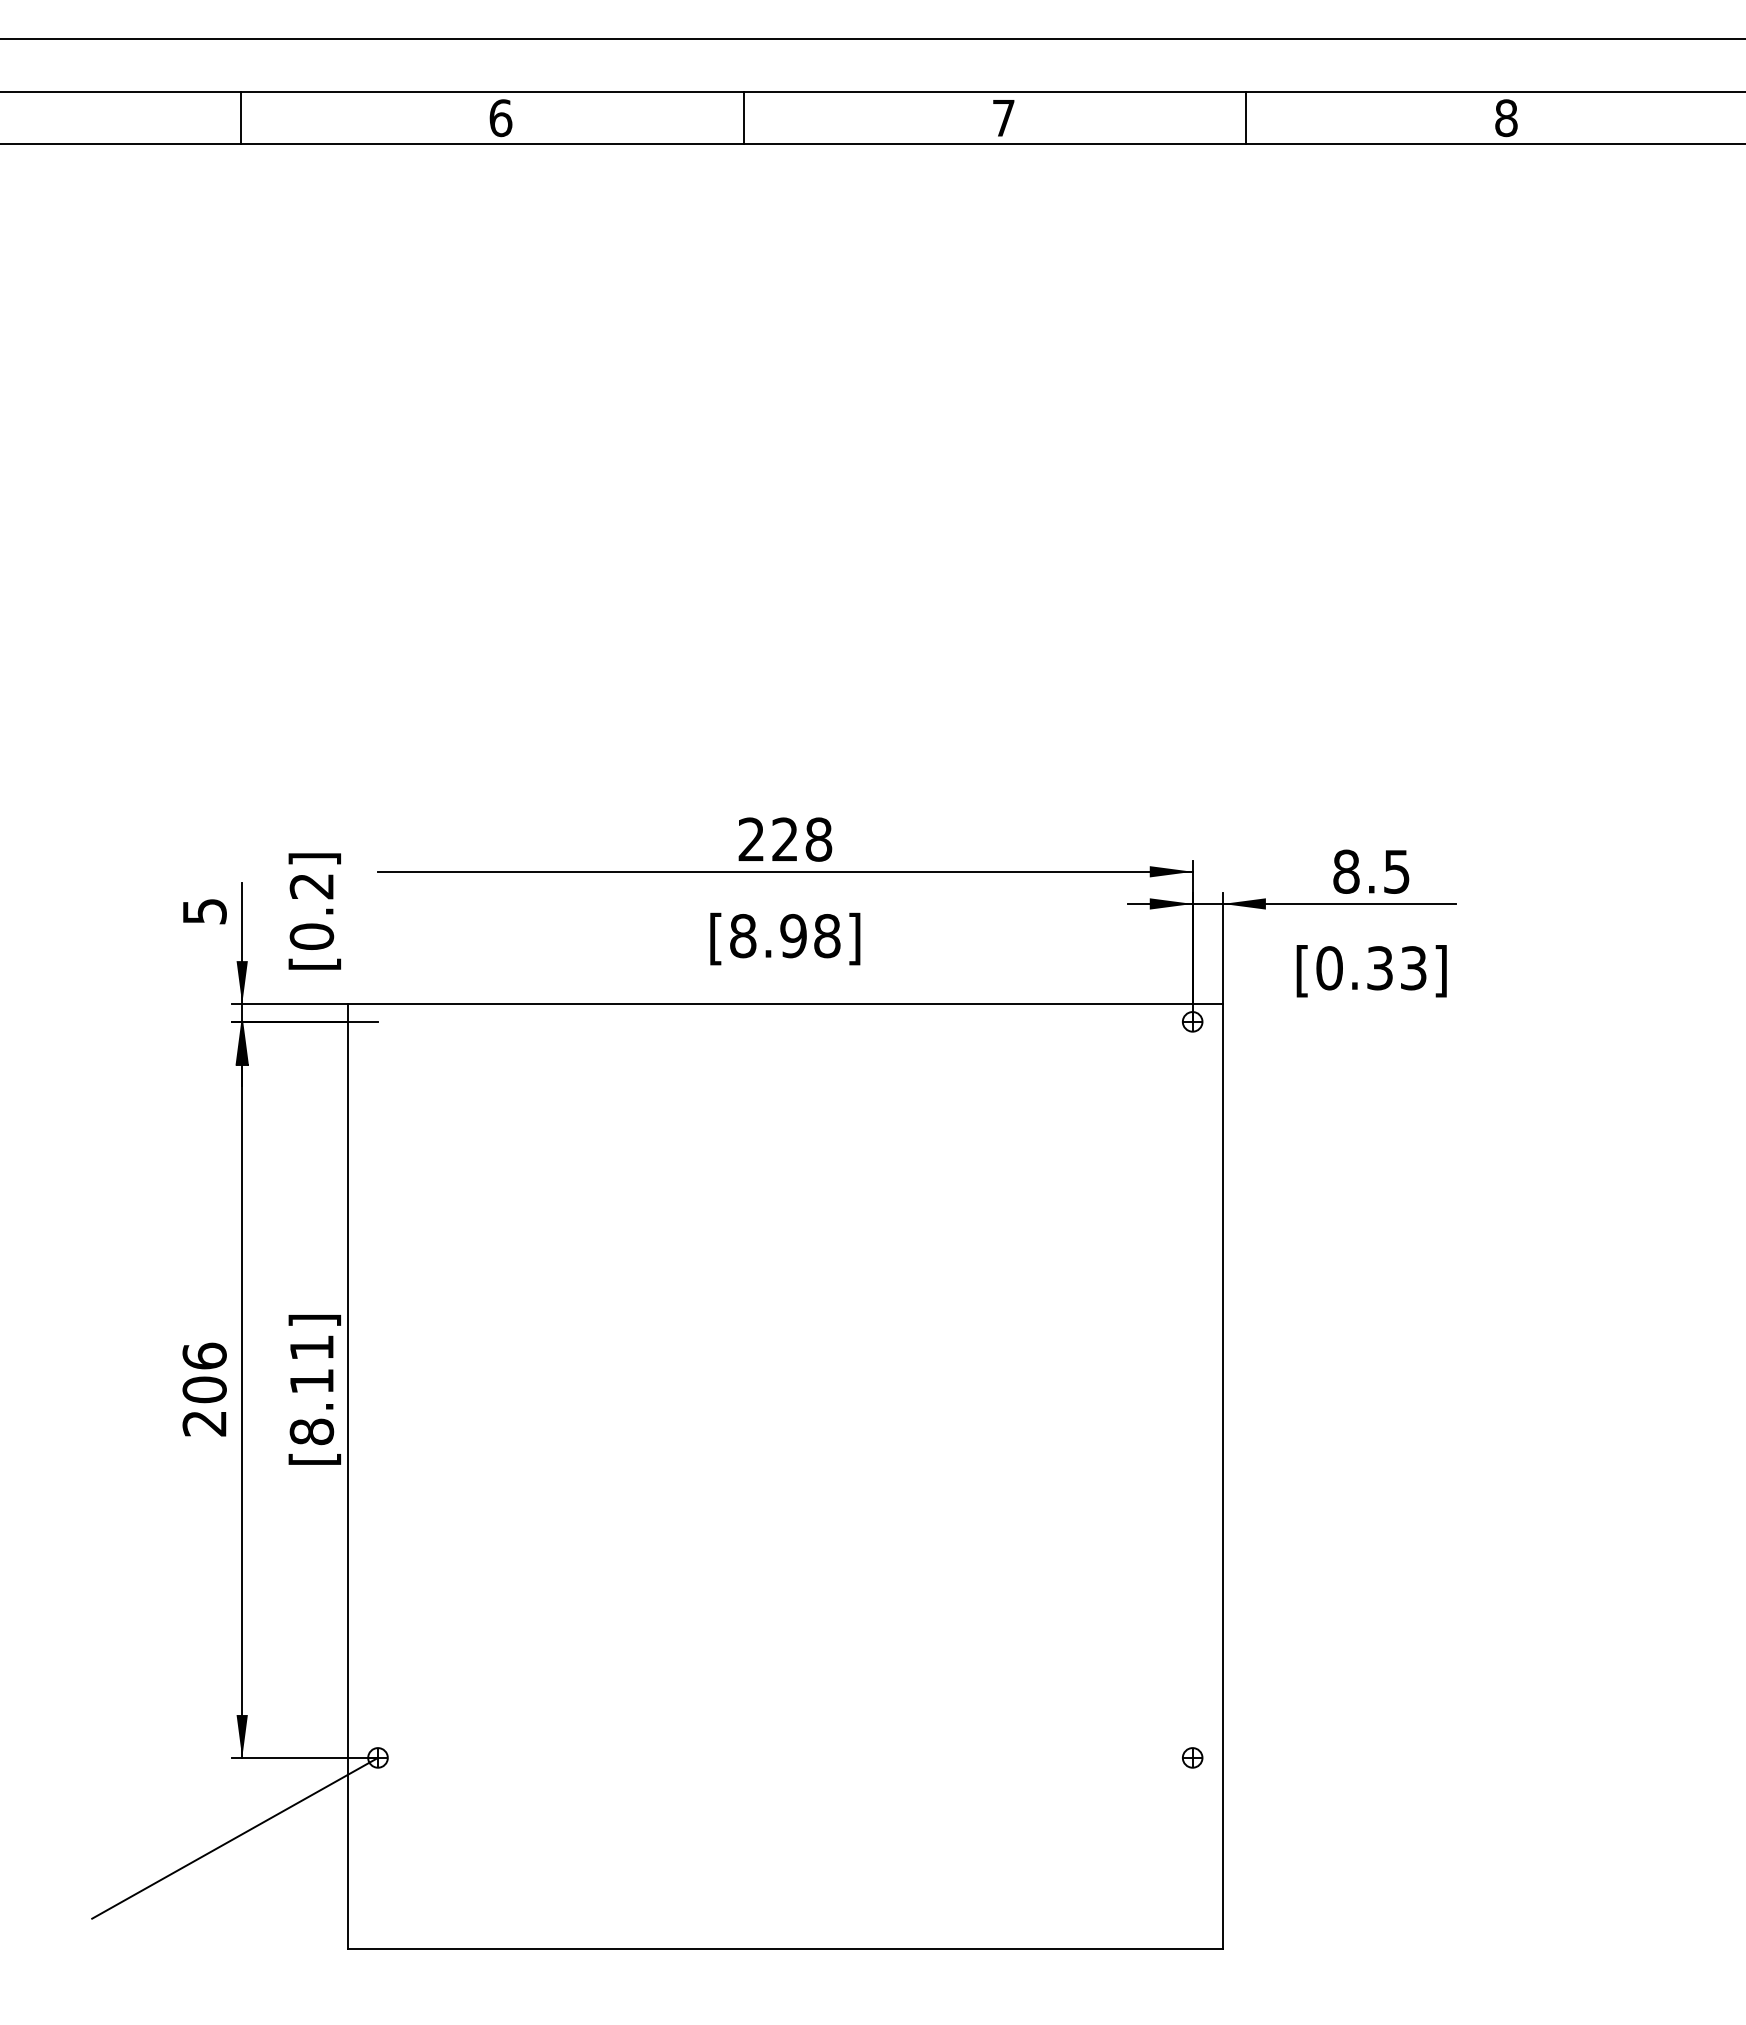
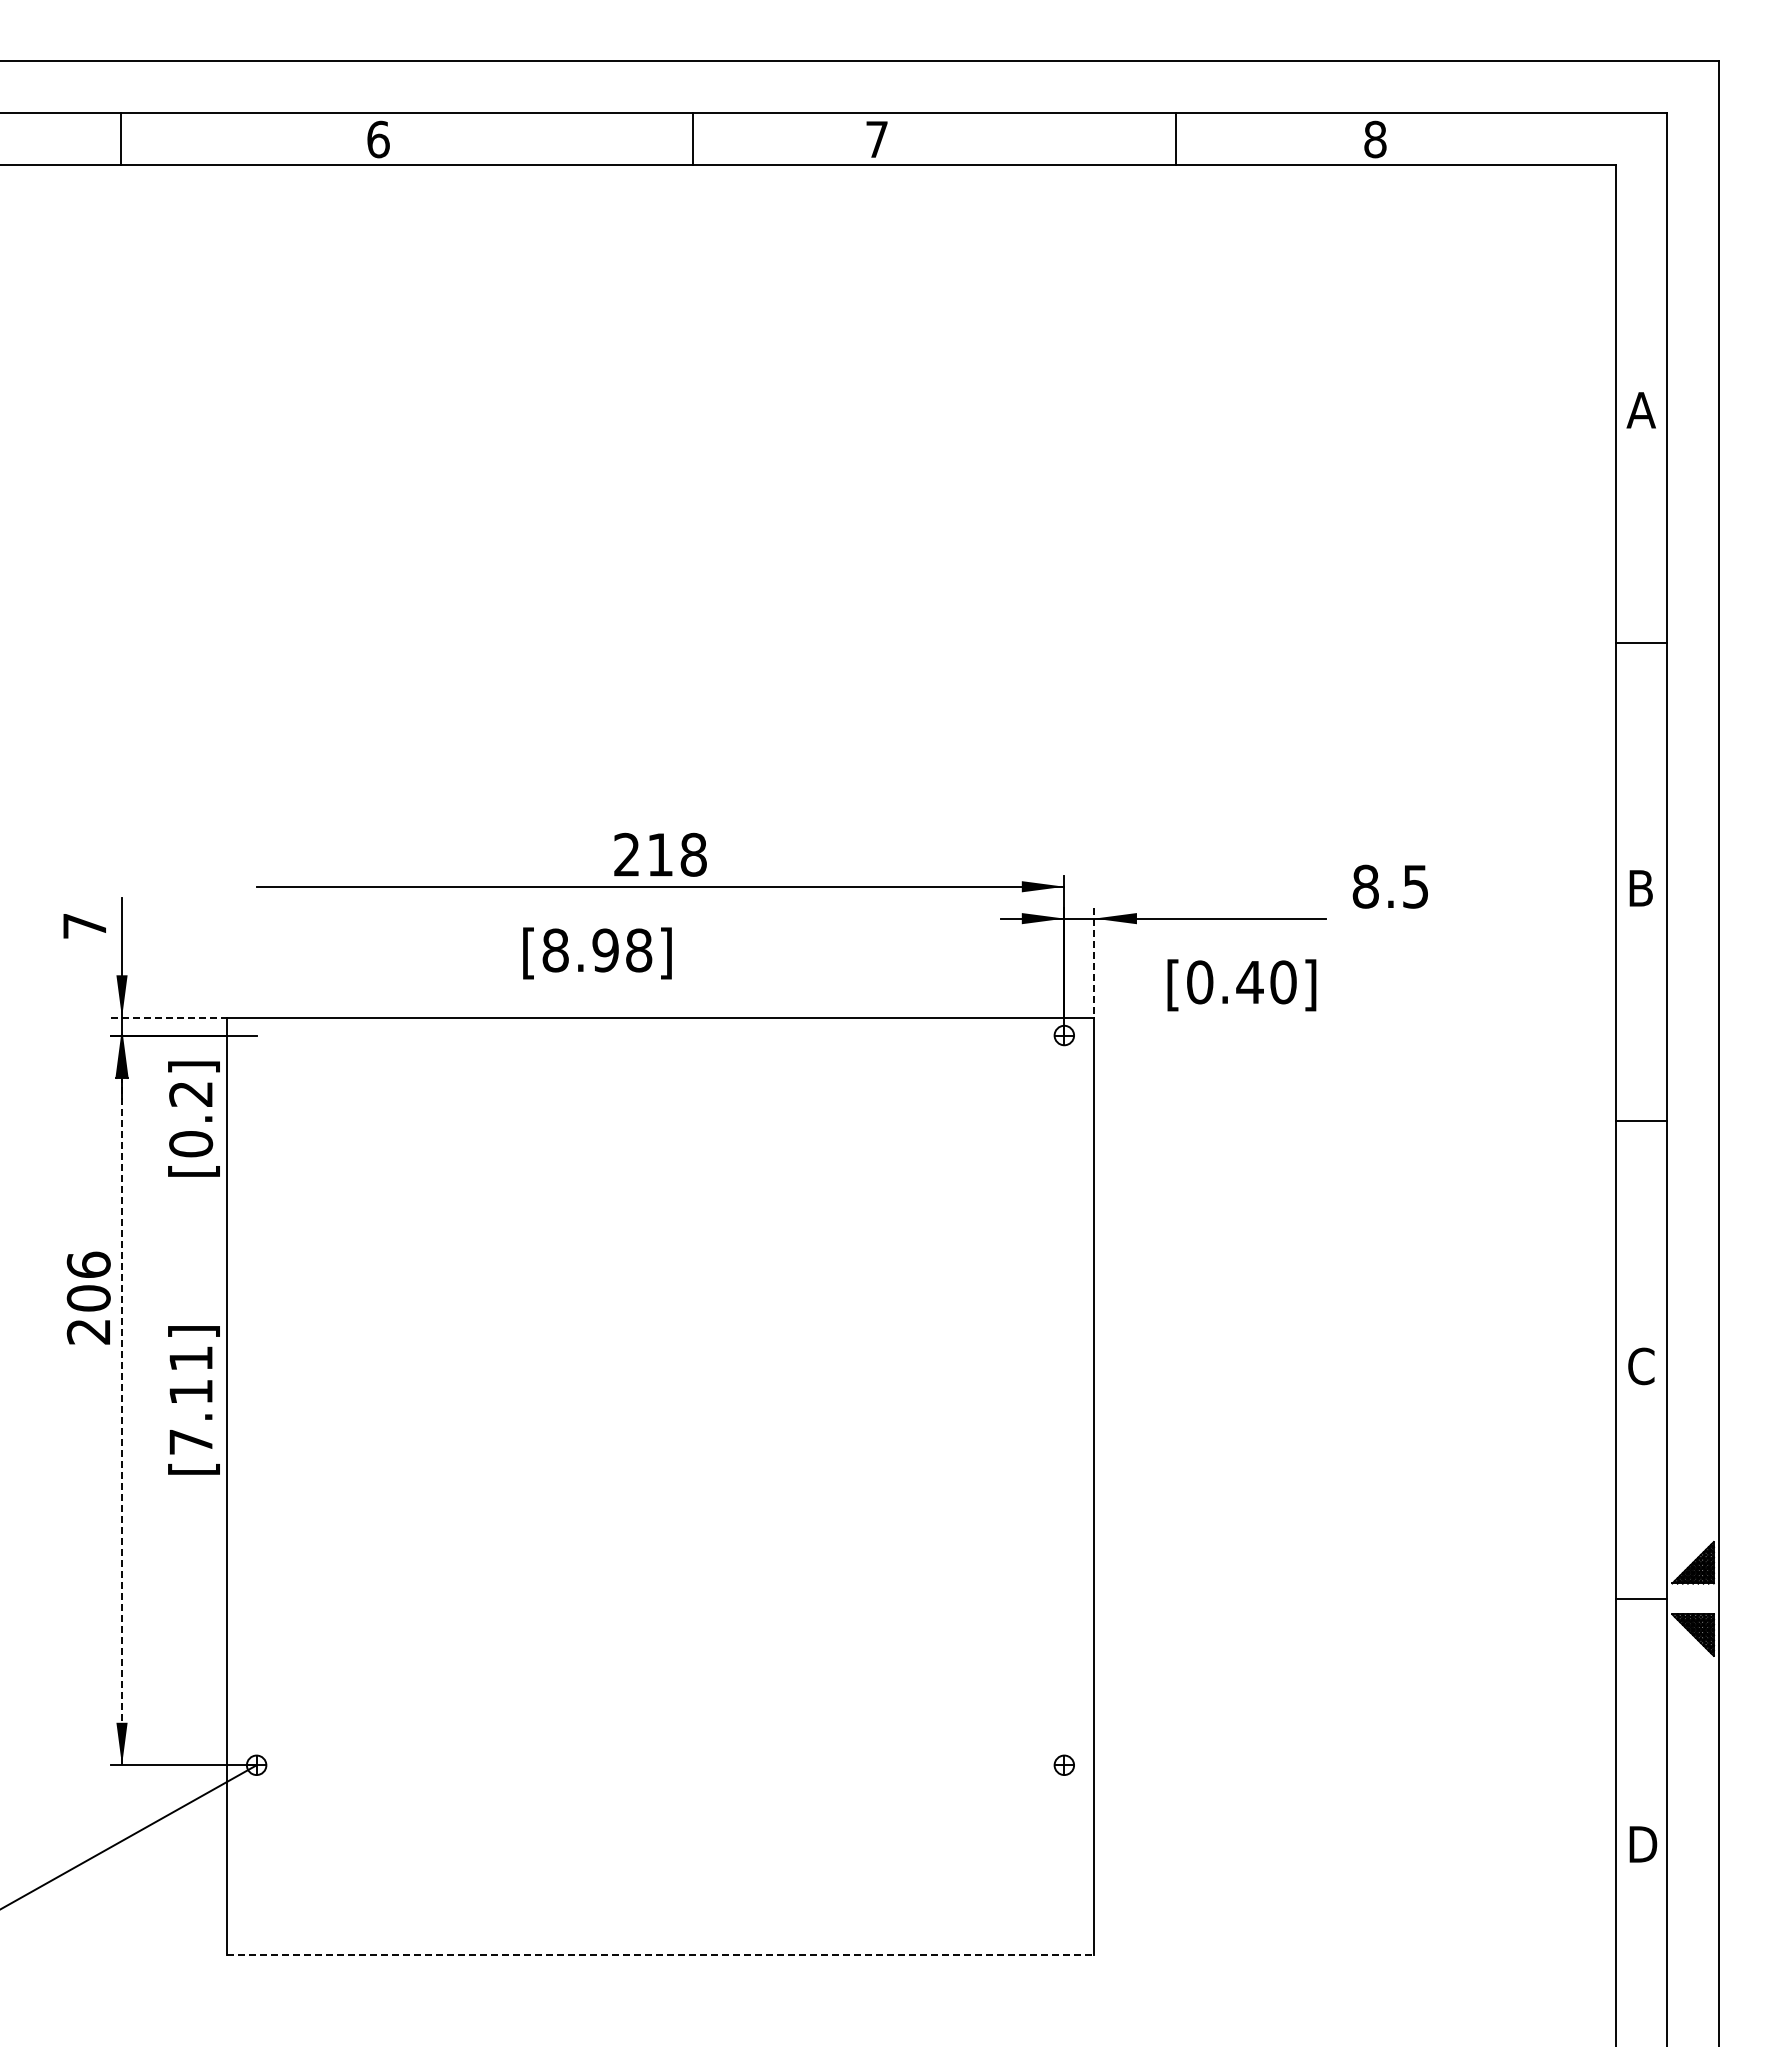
line: (743, 117) -> (693, 138), moved
line: (1246, 117) -> (1175, 138), moved
text: (784, 839) -> (659, 854), 228 -> 218
text: (1370, 871) -> (1389, 886), moved
text: (314, 910) -> (193, 1118), moved
text: (204, 911) -> (84, 926), 5 -> 7
text: (785, 939) -> (597, 953), moved
line: (1223, 948) -> (1094, 962), solid -> dashed
text: (1396, 968) -> (1266, 982), [0.33] -> [0.40]
line: (289, 1003) -> (168, 1017), solid -> dashed
text: (204, 1388) -> (88, 1297), moved
line: (242, 1389) -> (122, 1400), solid -> dashed
text: (312, 1432) -> (191, 1442), [8.11] -> [7.11]
line: (785, 1948) -> (660, 1954), solid -> dashed

